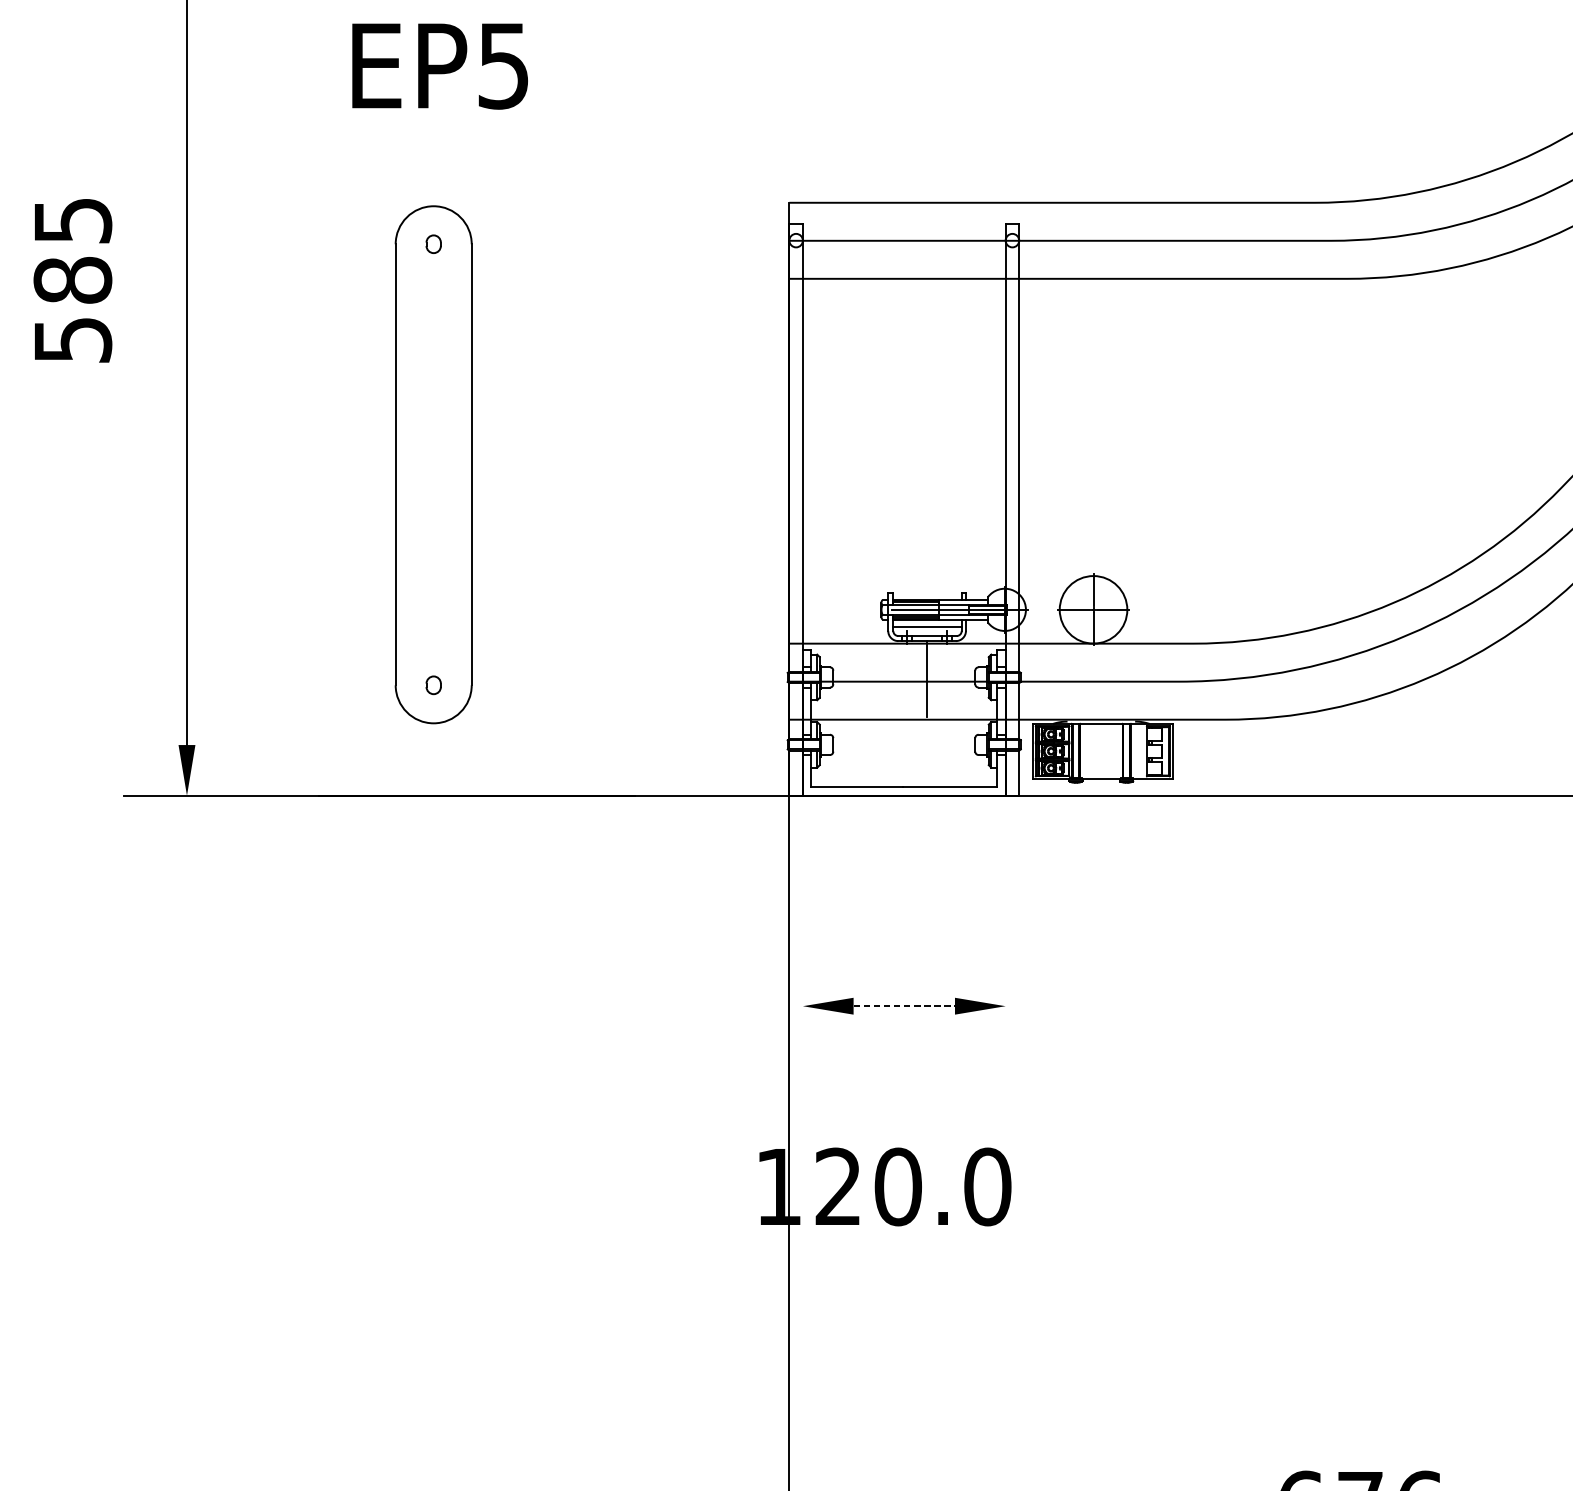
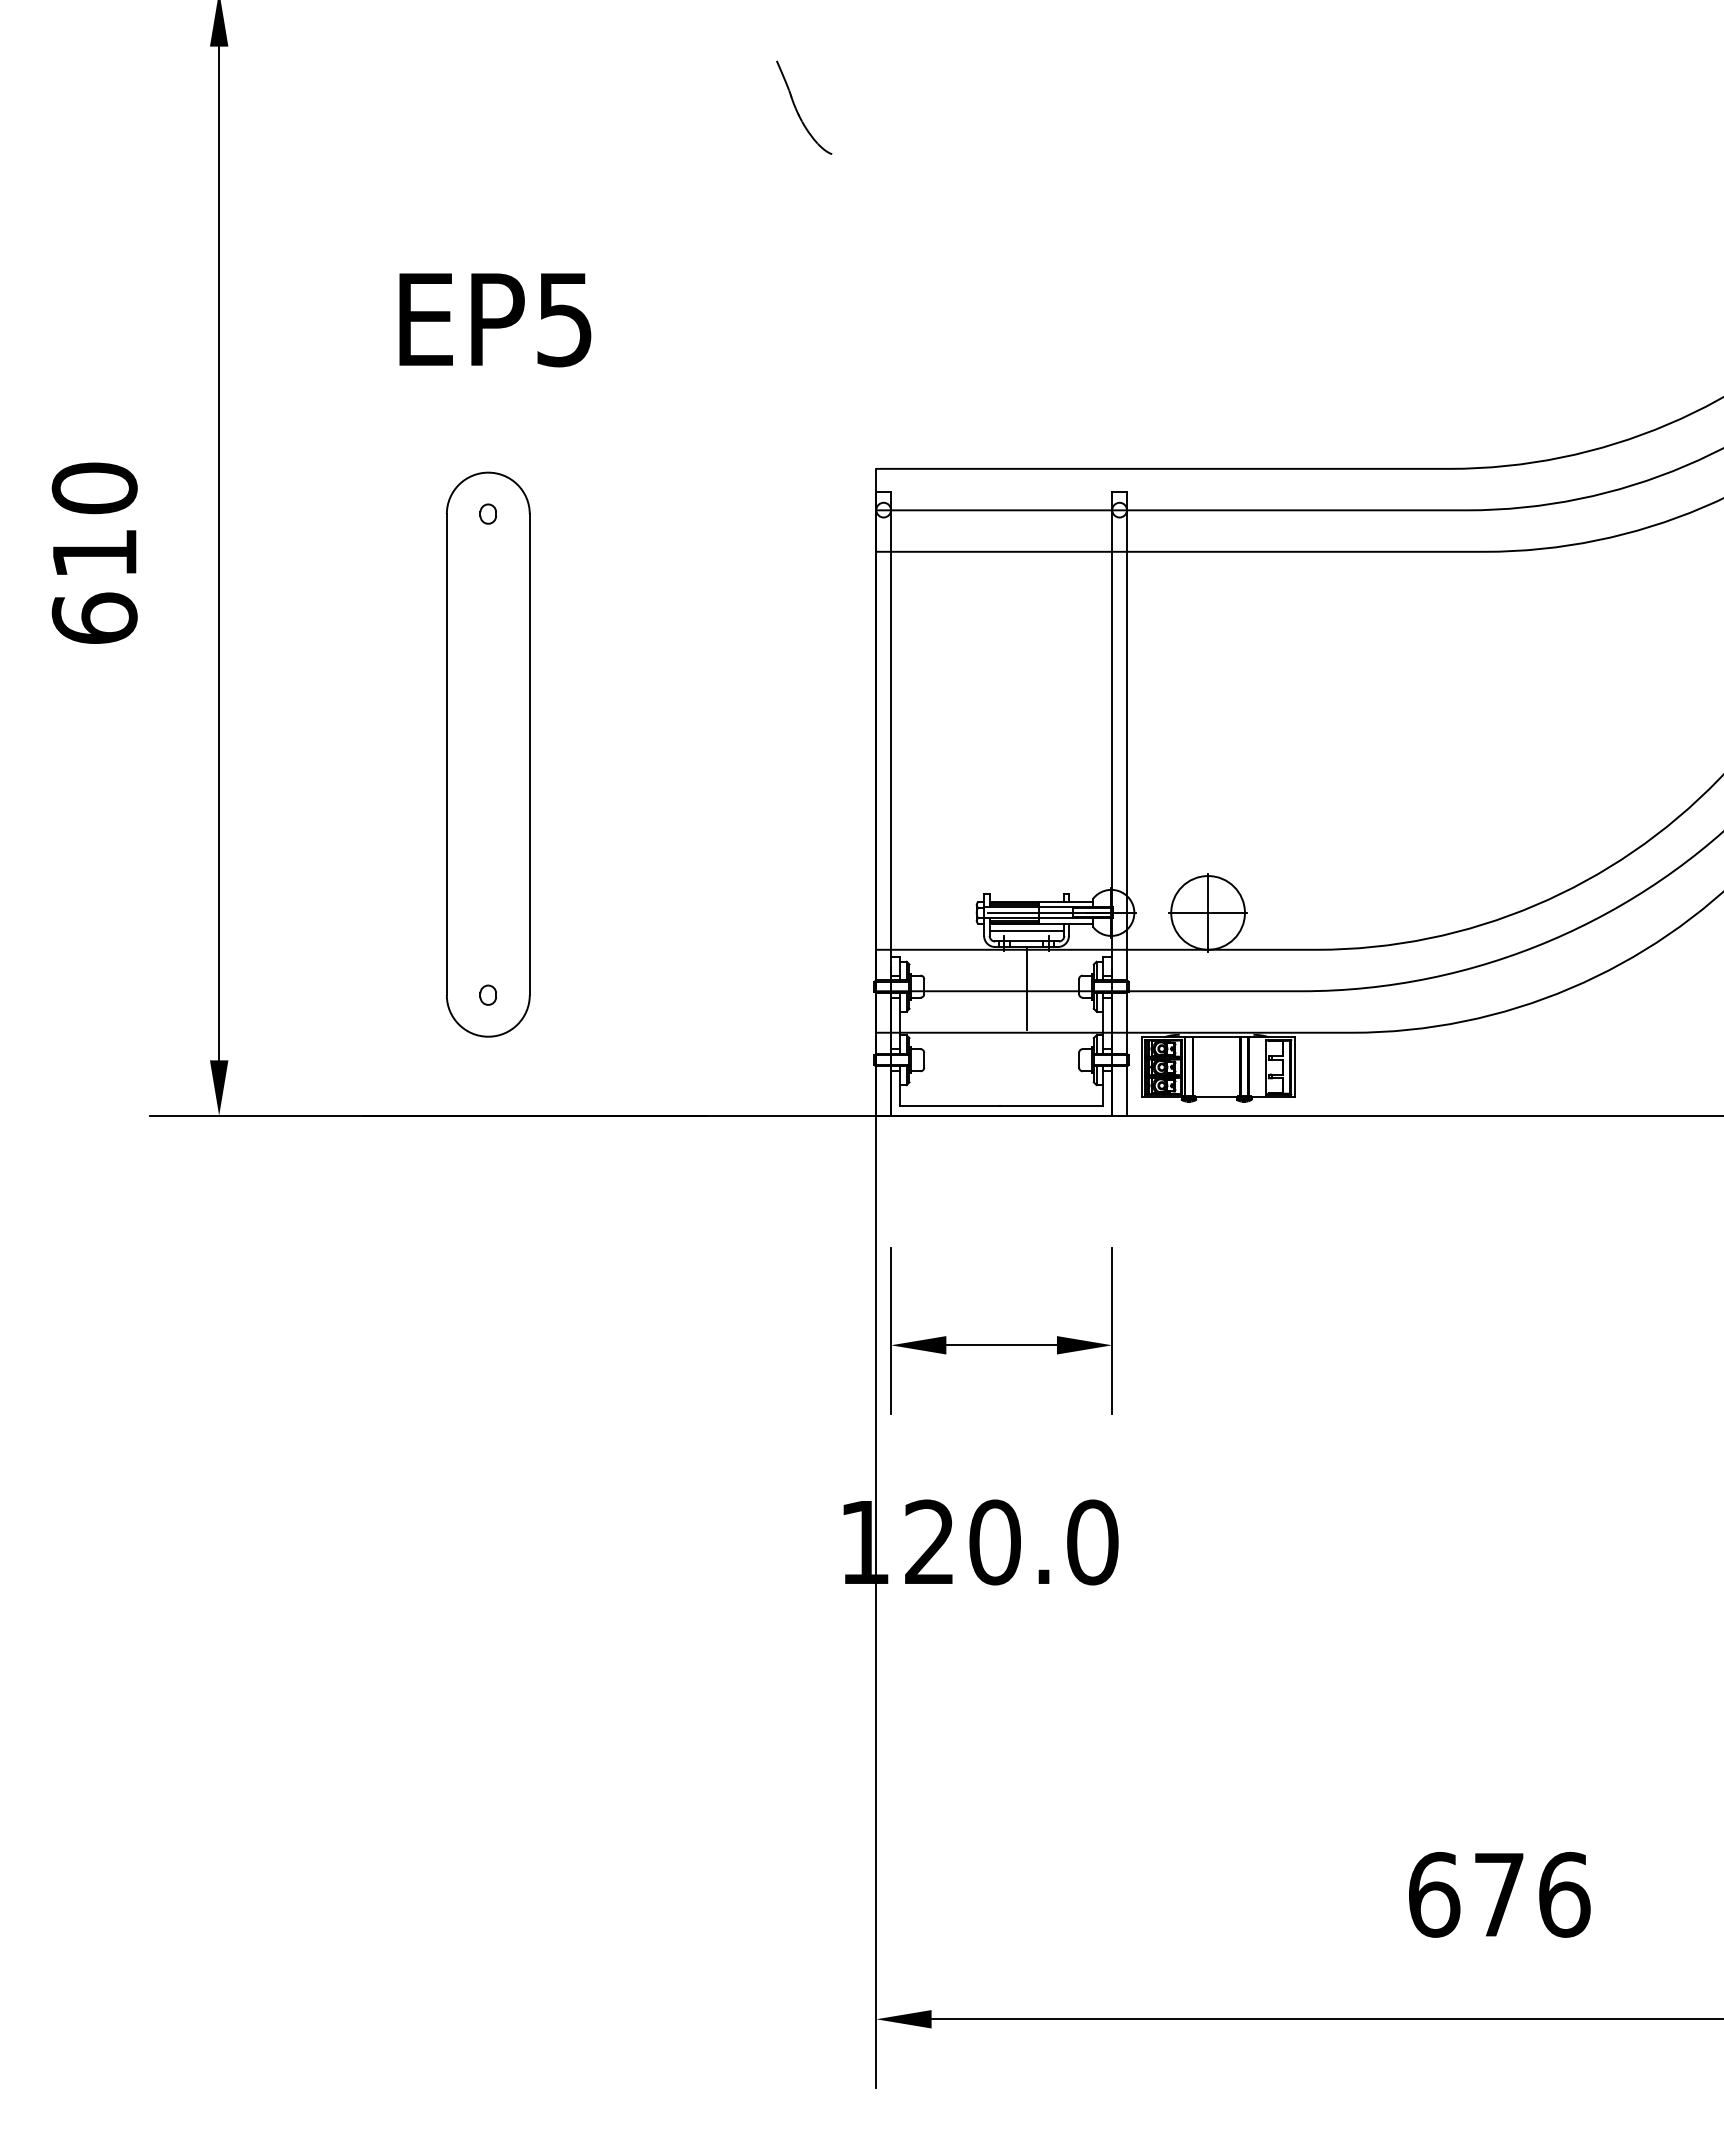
text: (72, 279) -> (94, 552), 585 -> 610
line: (803, 992) -> (891, 1330), added
line: (1005, 992) -> (1112, 1330), added
line: (905, 1006) -> (1002, 1345), dashed -> solid

